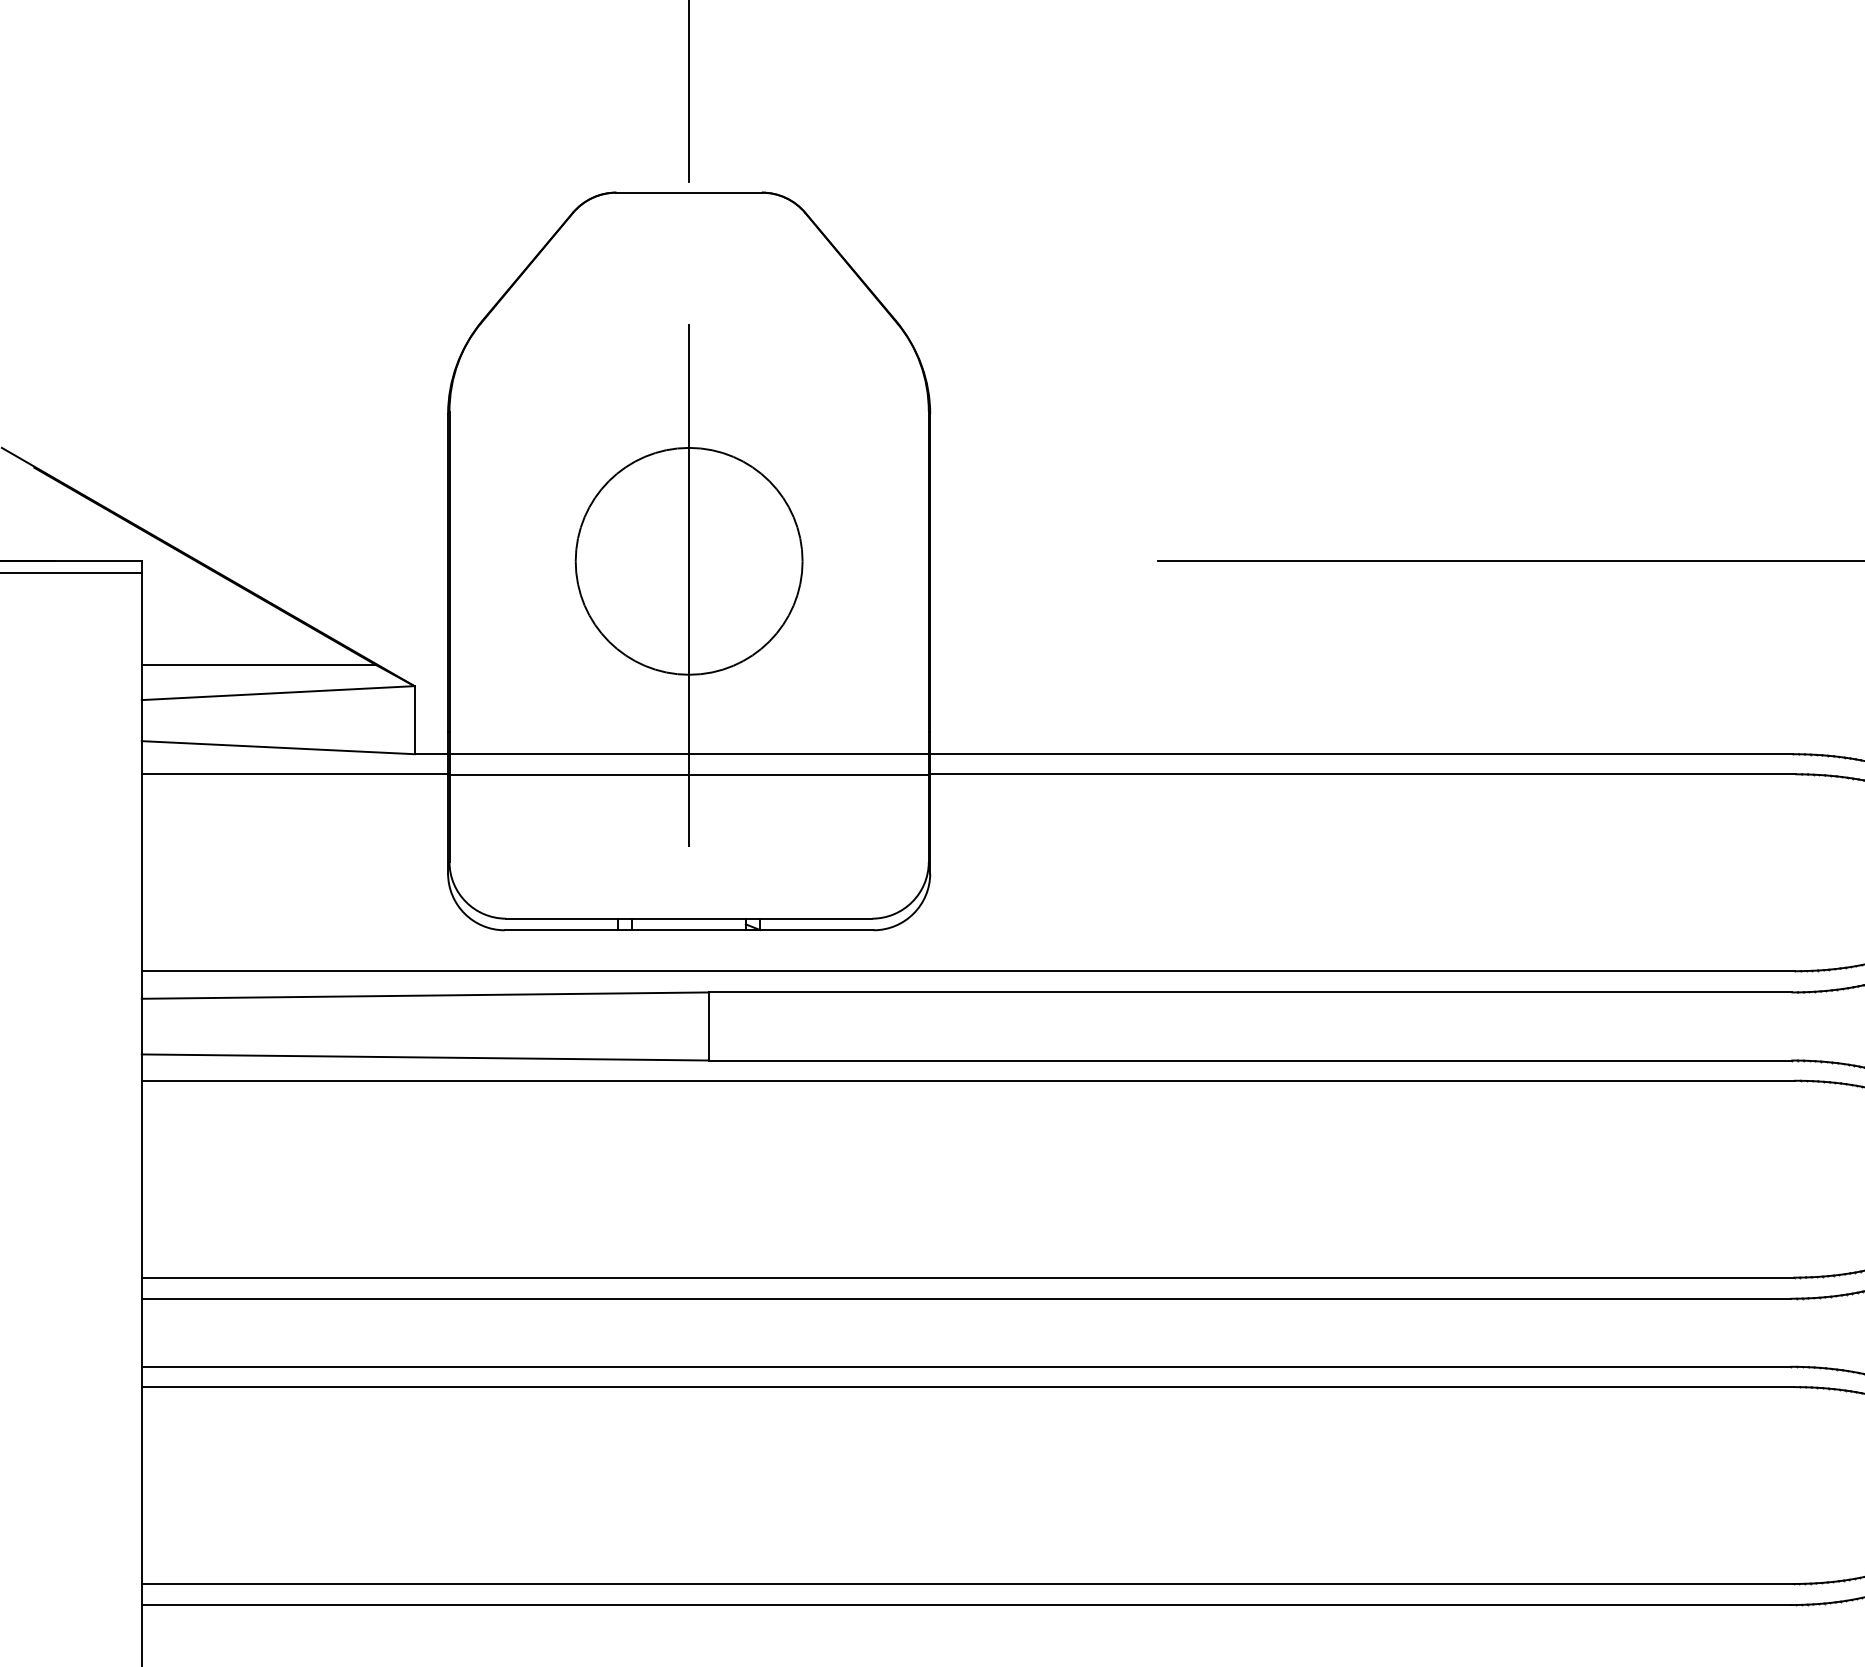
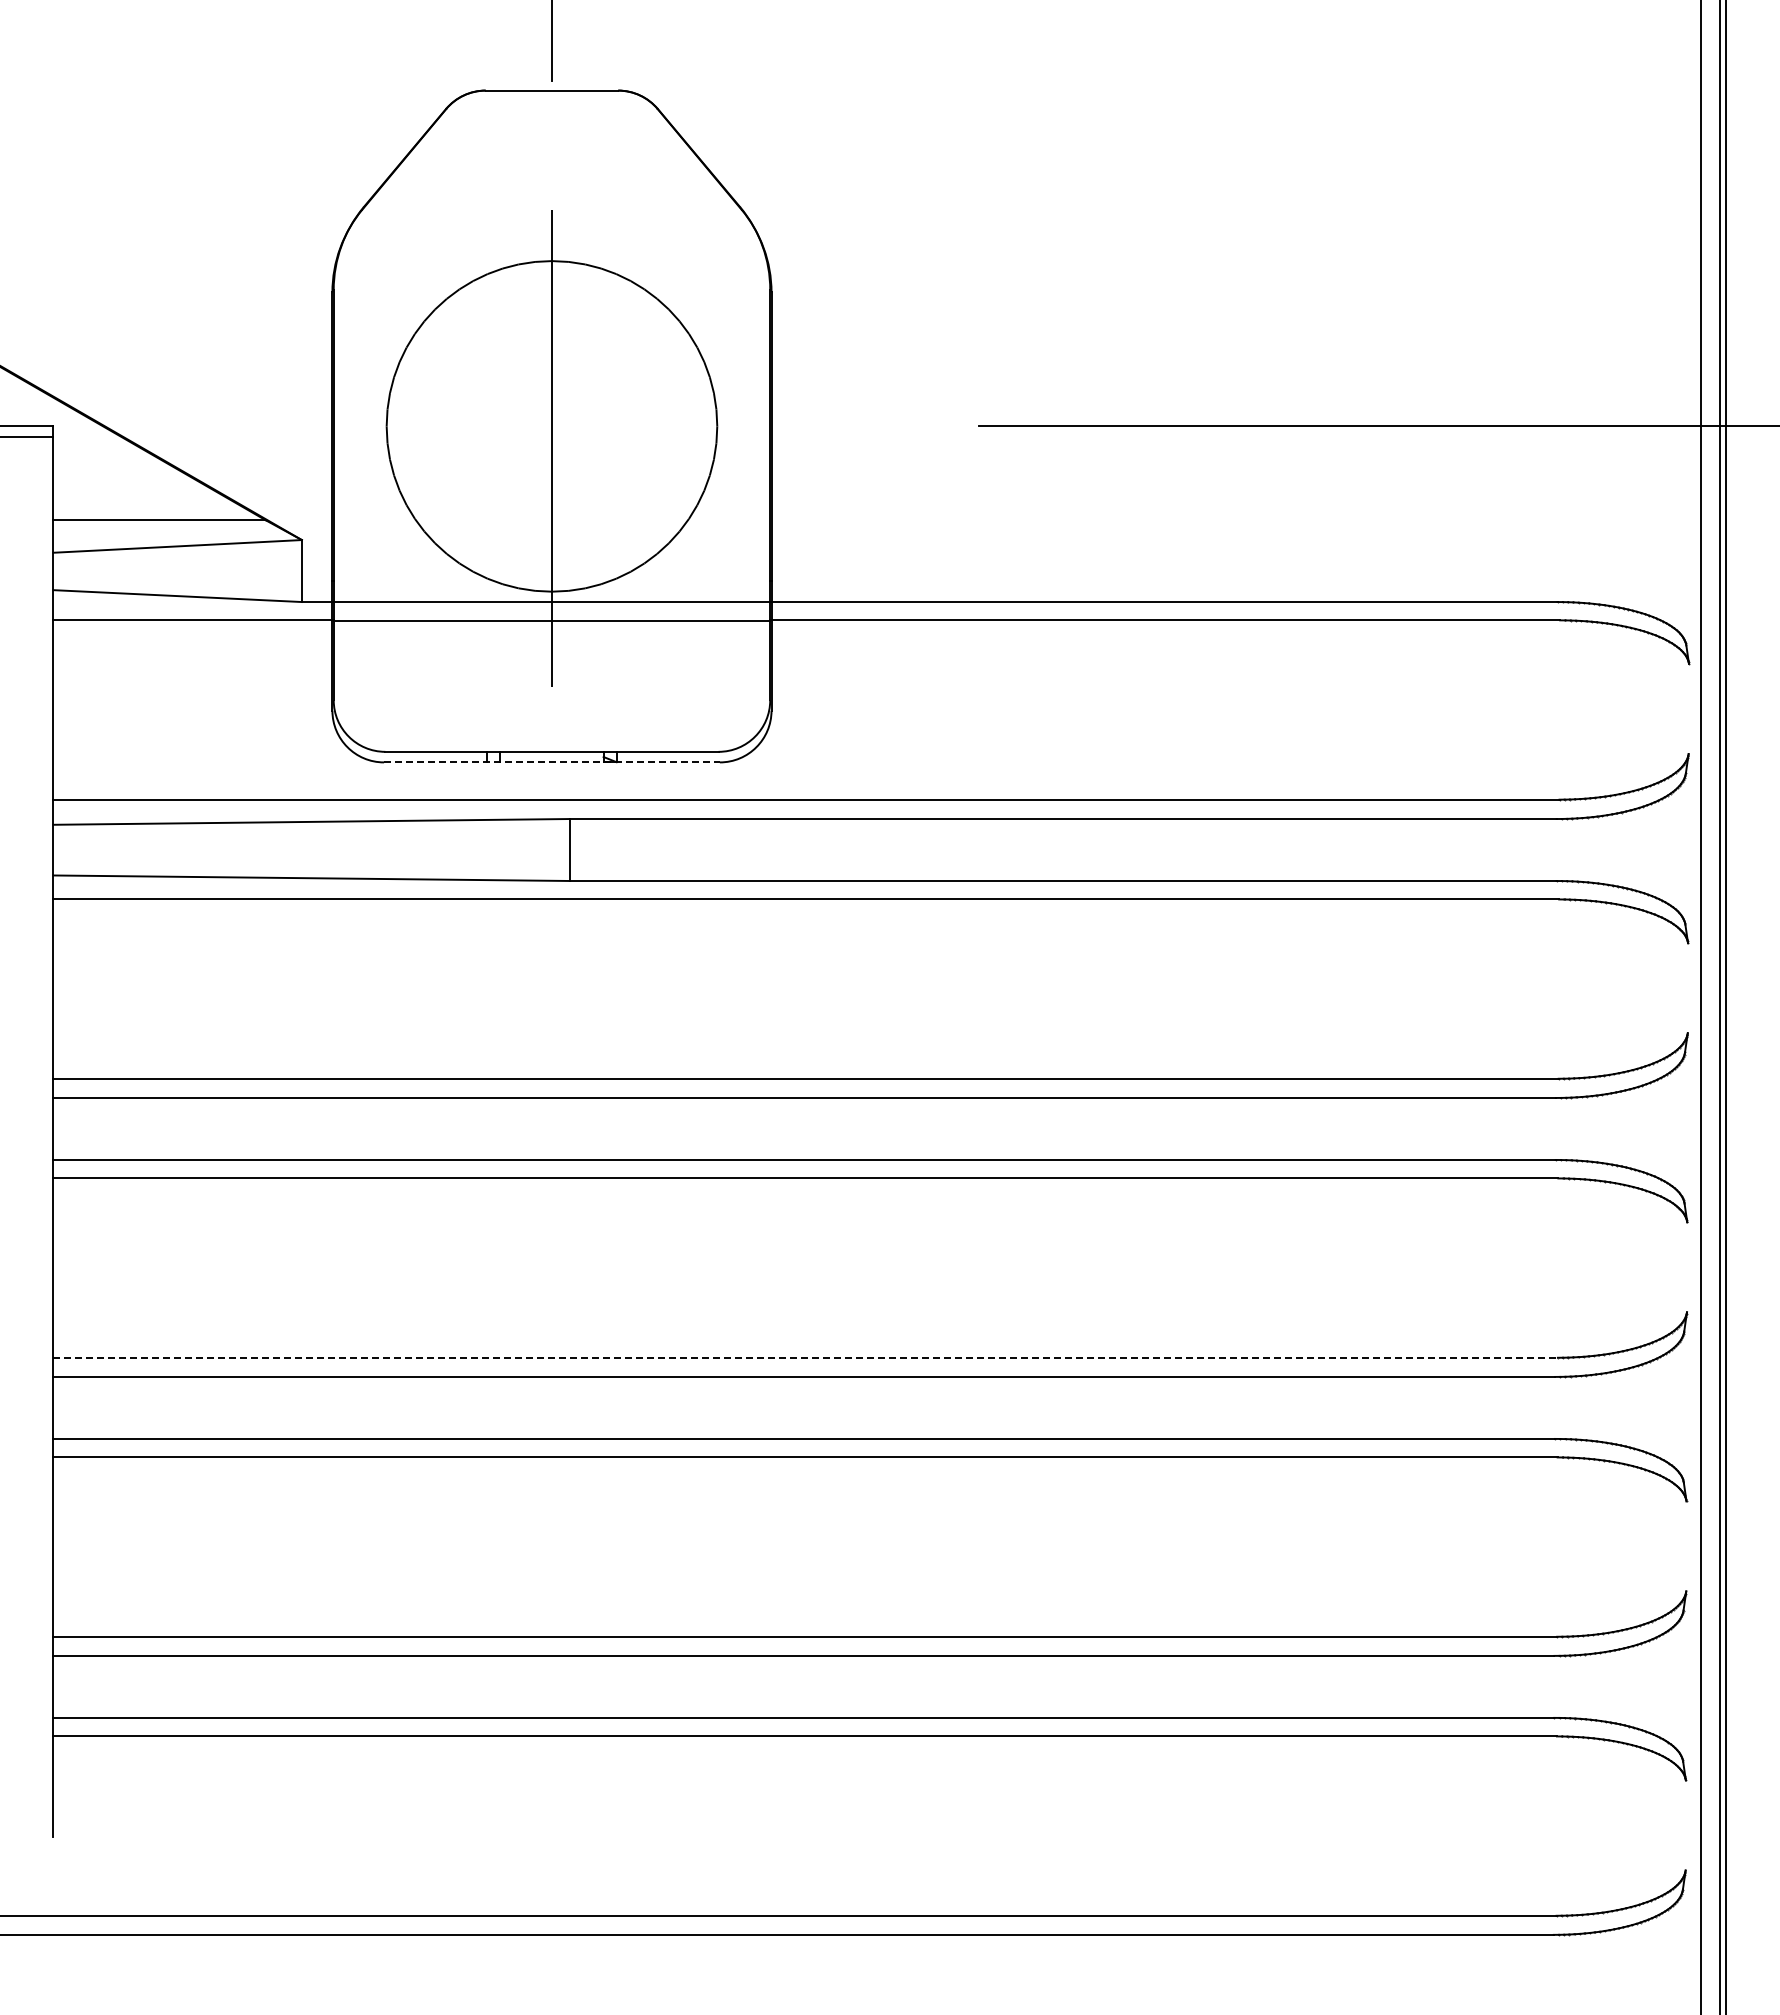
circle: (688, 561) -> (551, 426), size x1.6
line: (688, 930) -> (551, 762), solid -> dashed
line: (968, 1583) -> (806, 1357), solid -> dashed

